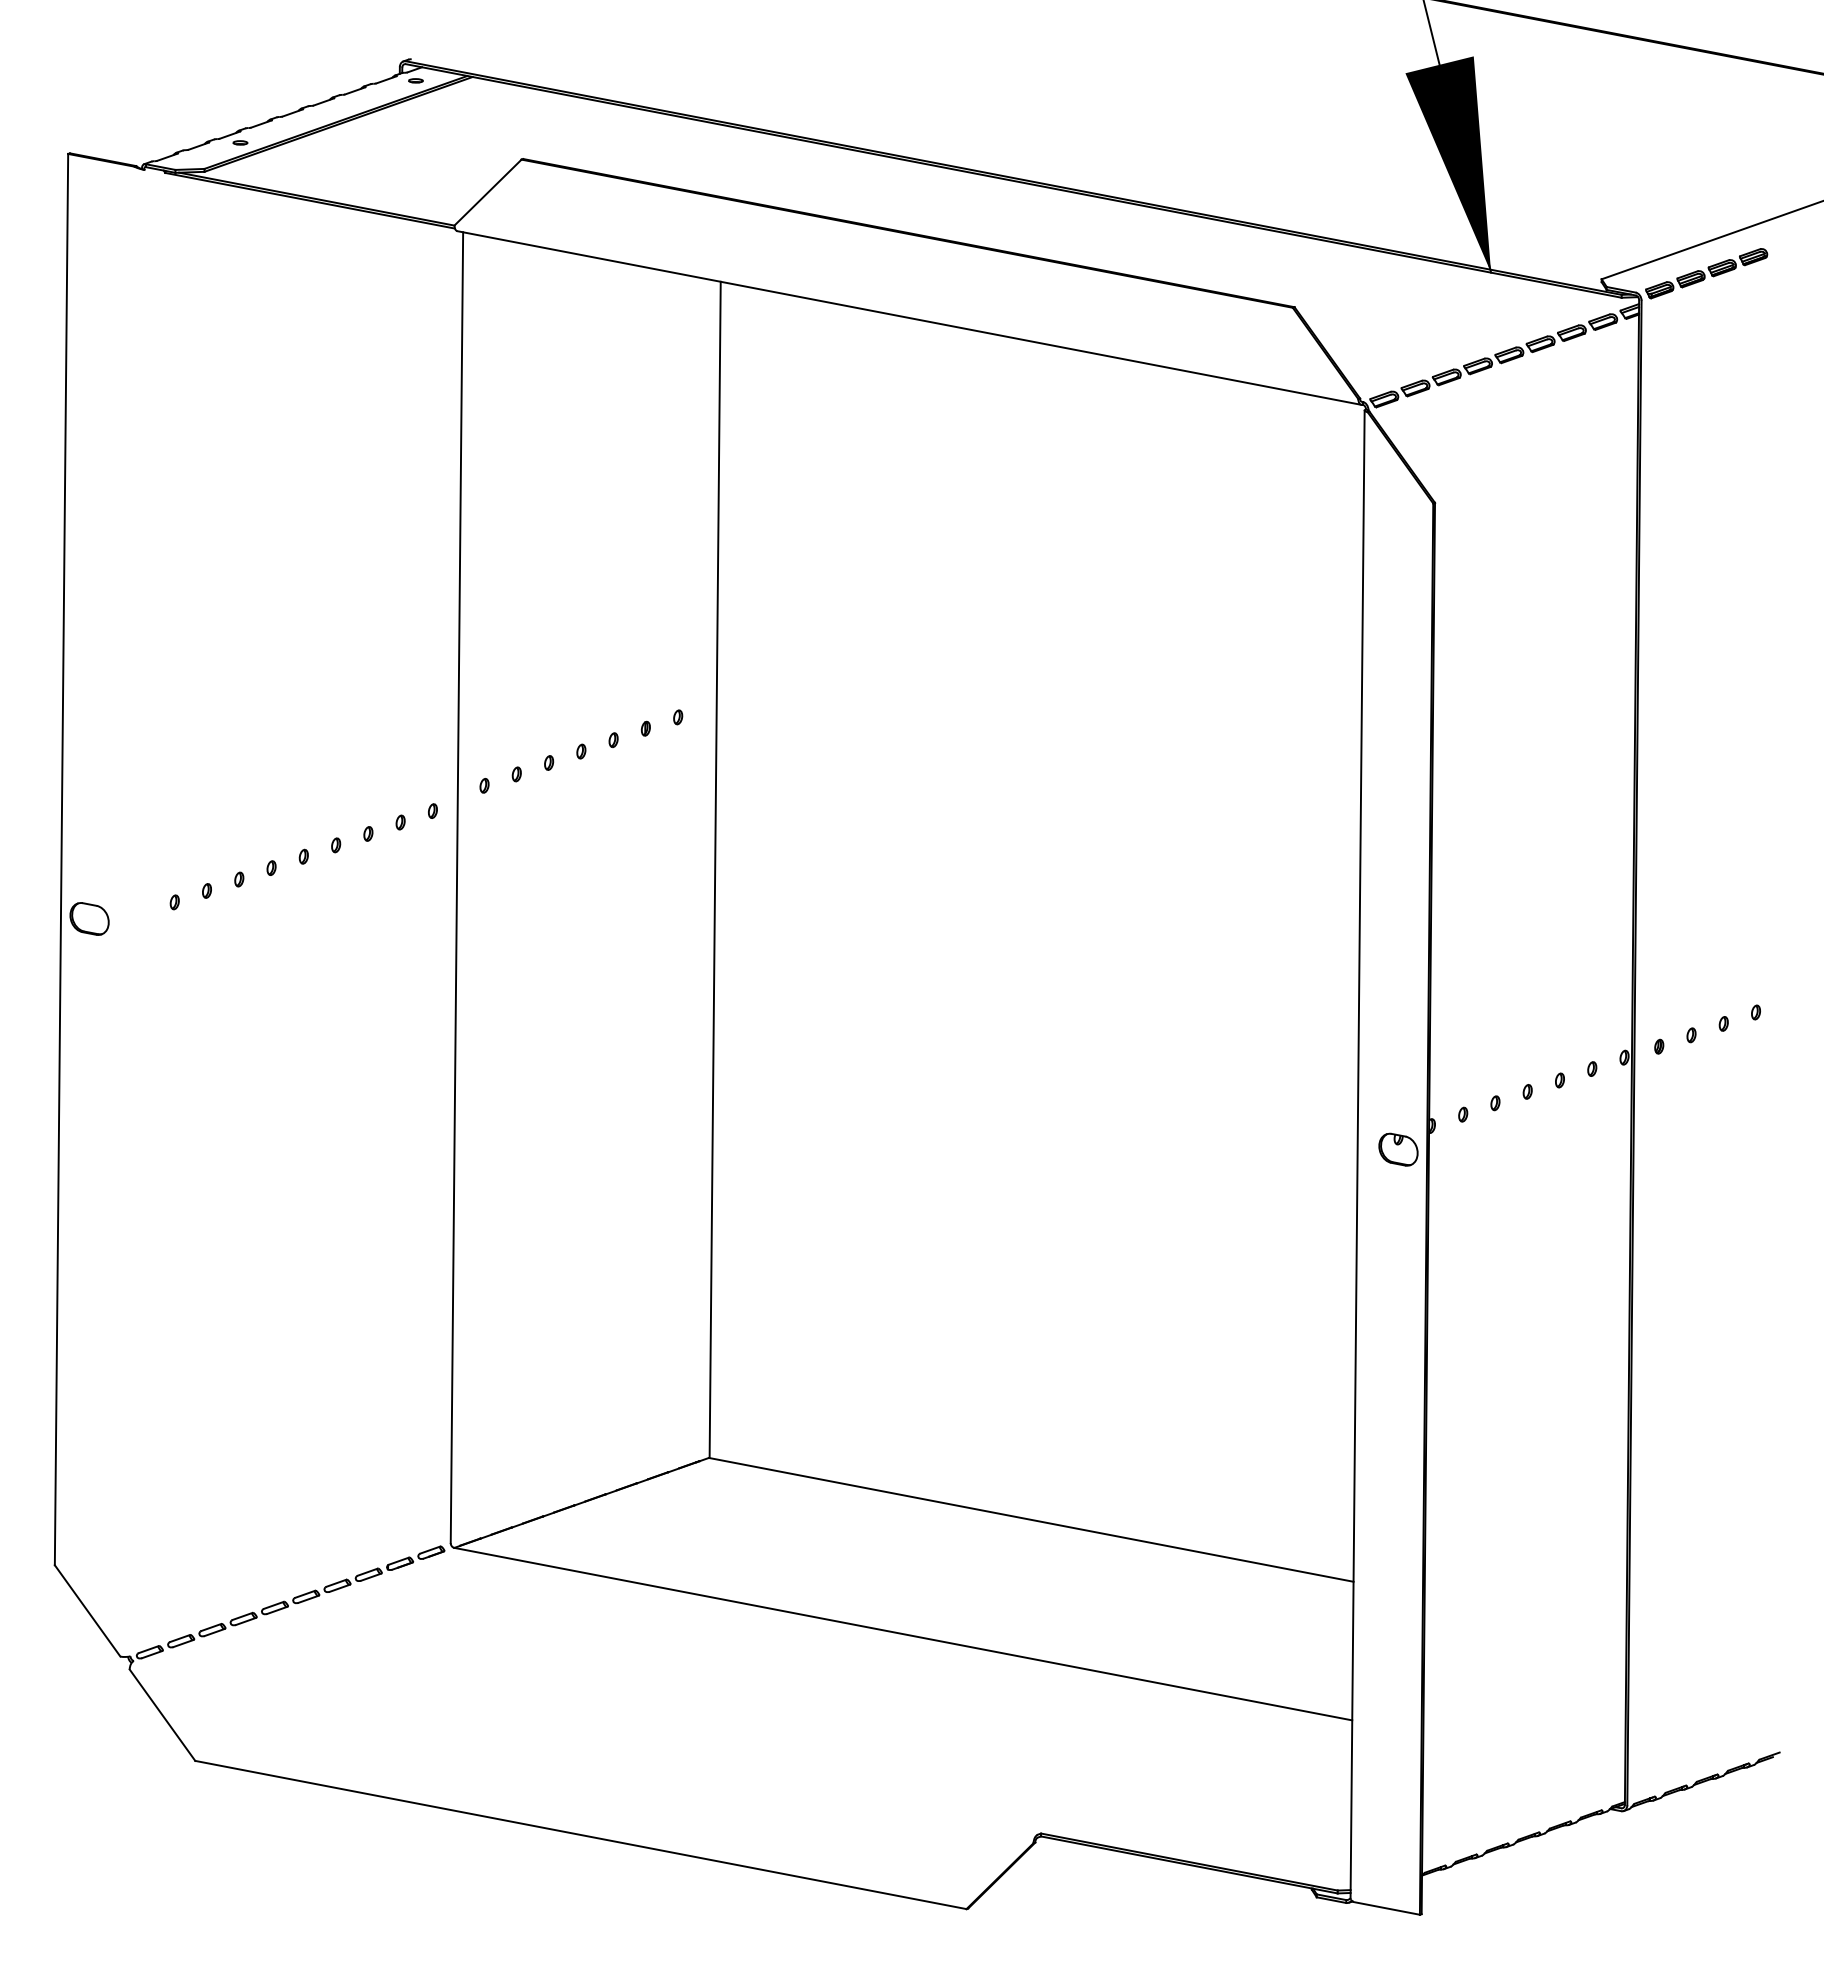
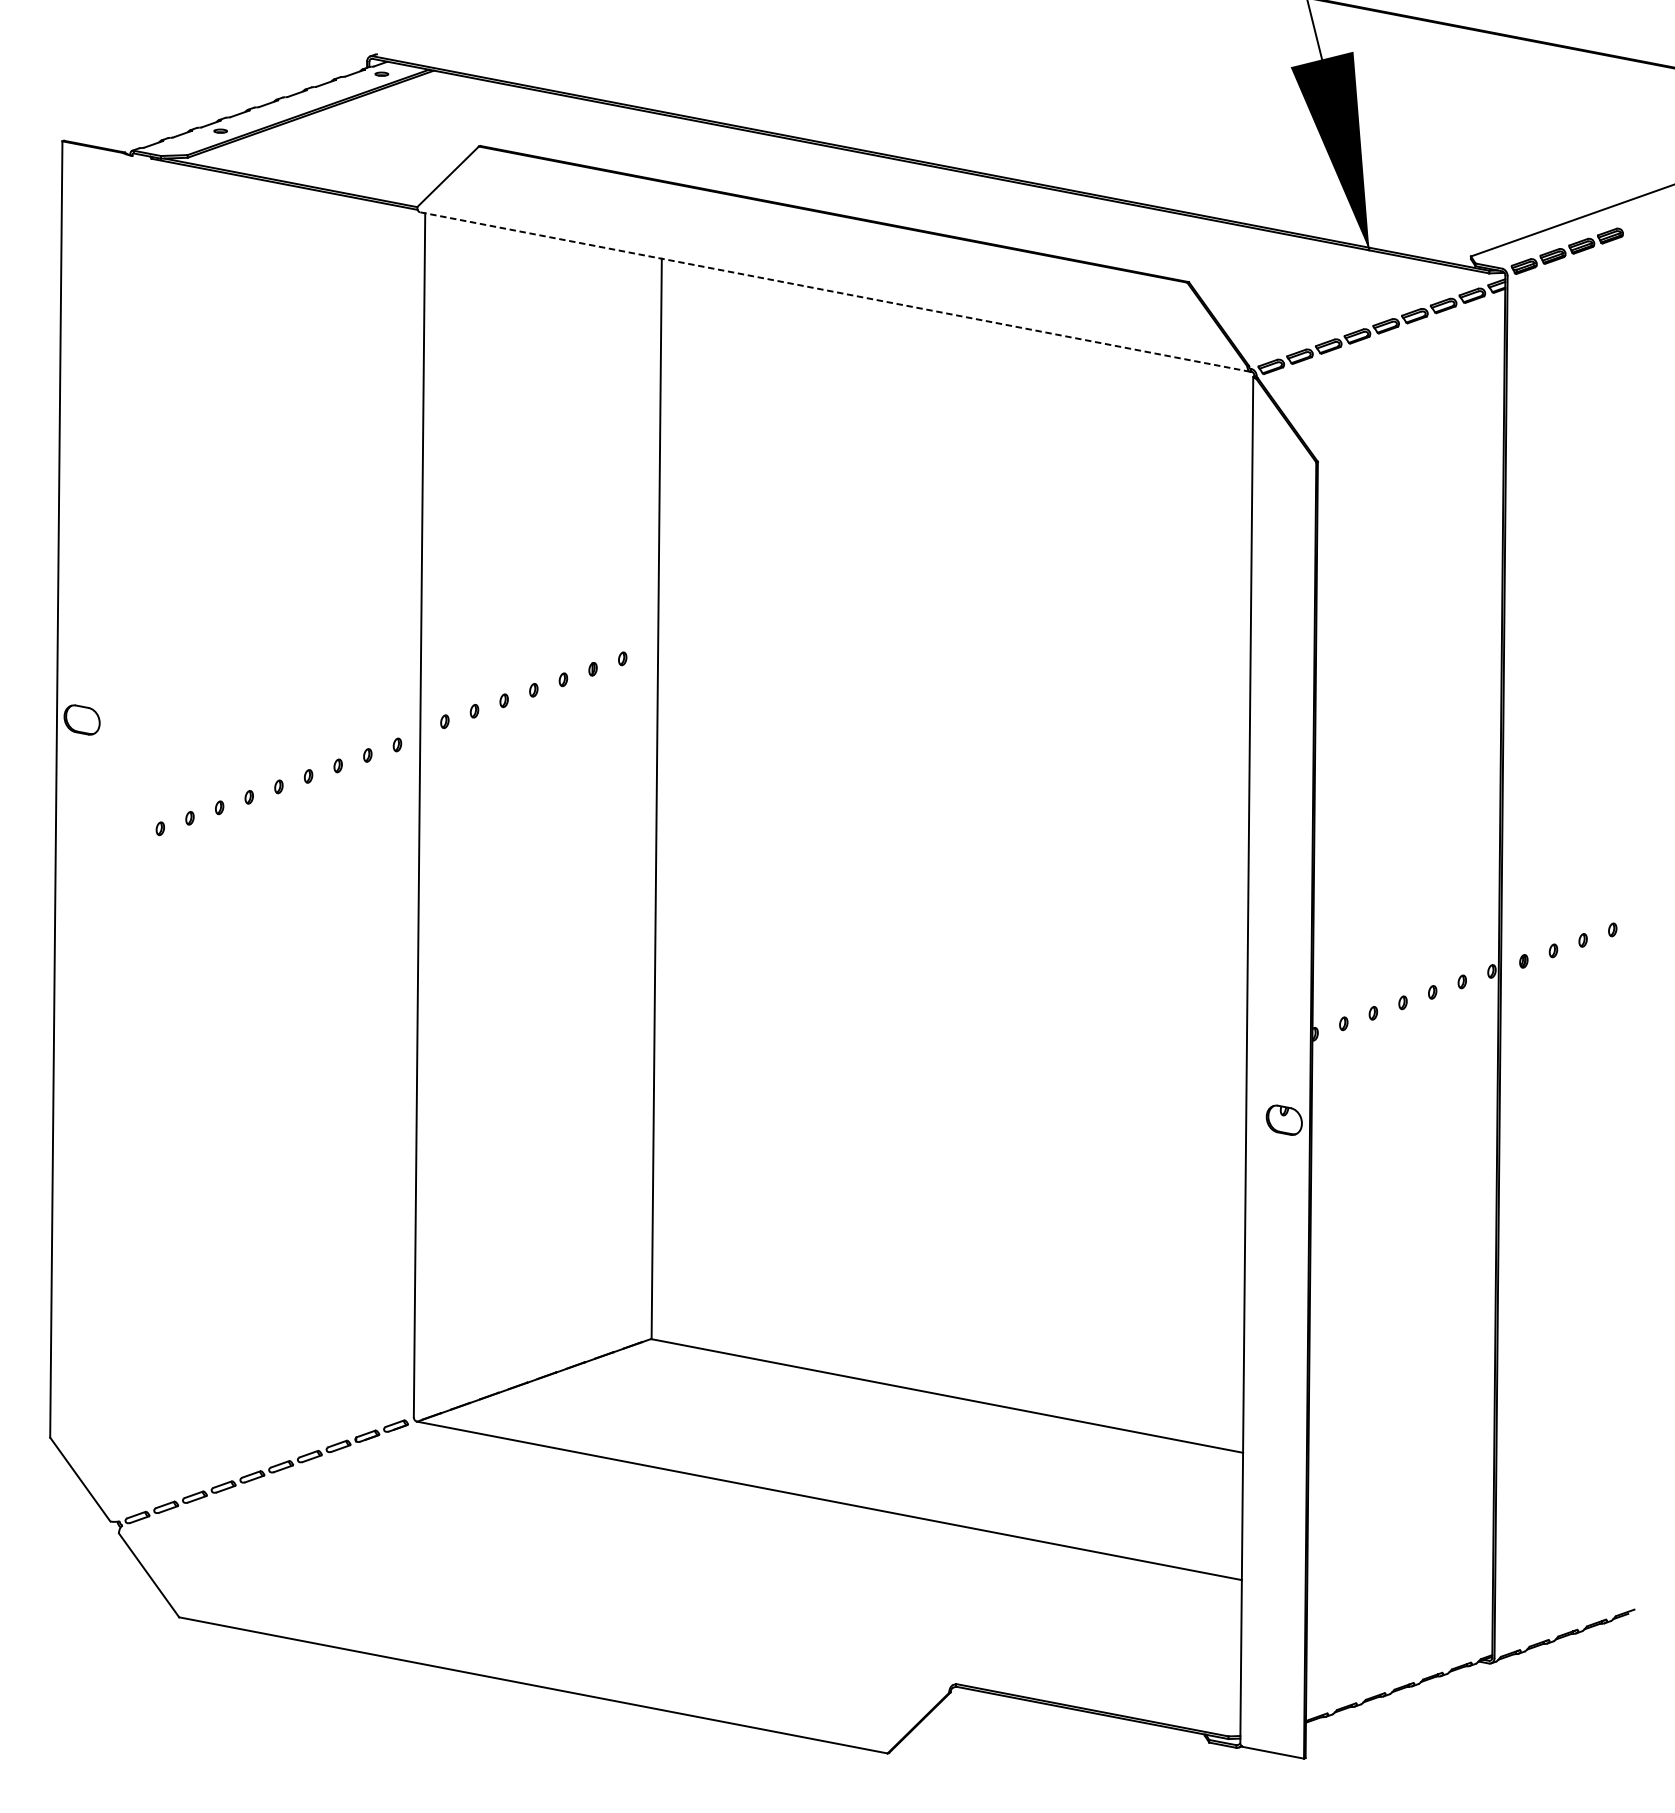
line: (908, 317) -> (834, 291), solid -> dashed
part: (89, 918) -> (82, 719), moved
part: (1398, 1149) -> (1284, 1120), moved

